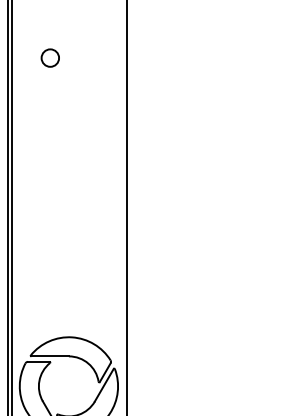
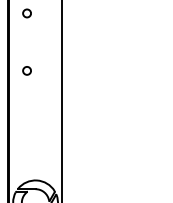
circle: (49, 57) -> (26, 70), moved

